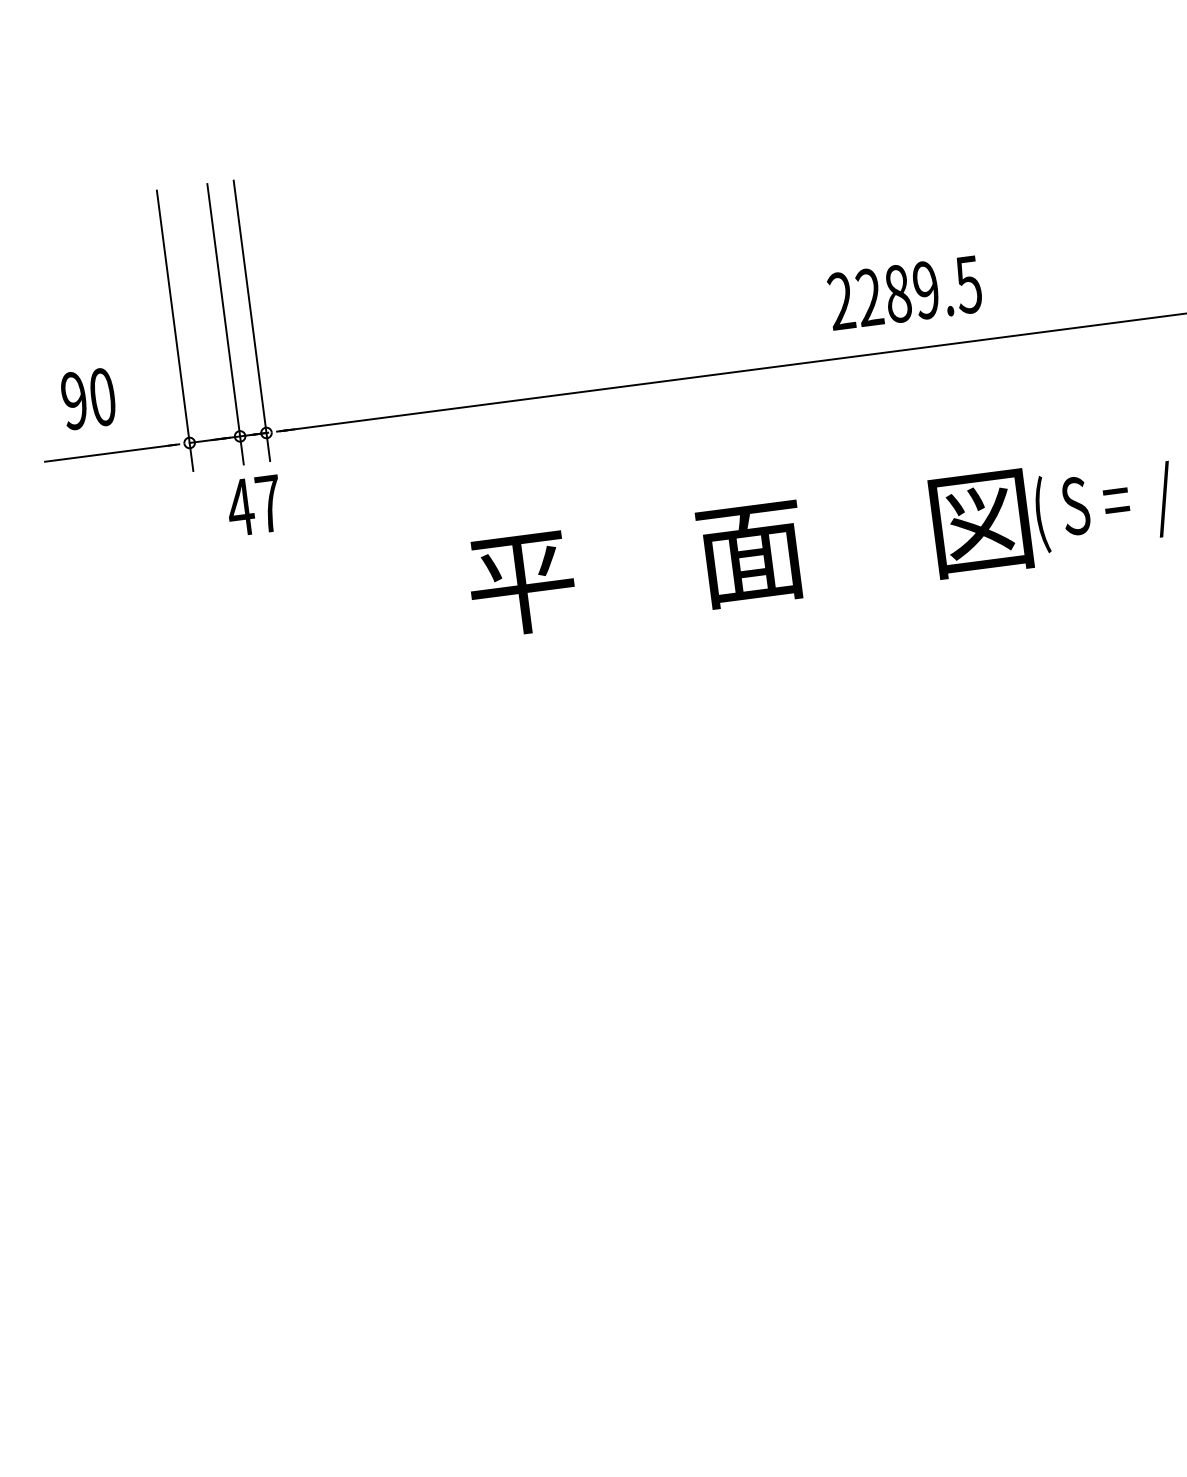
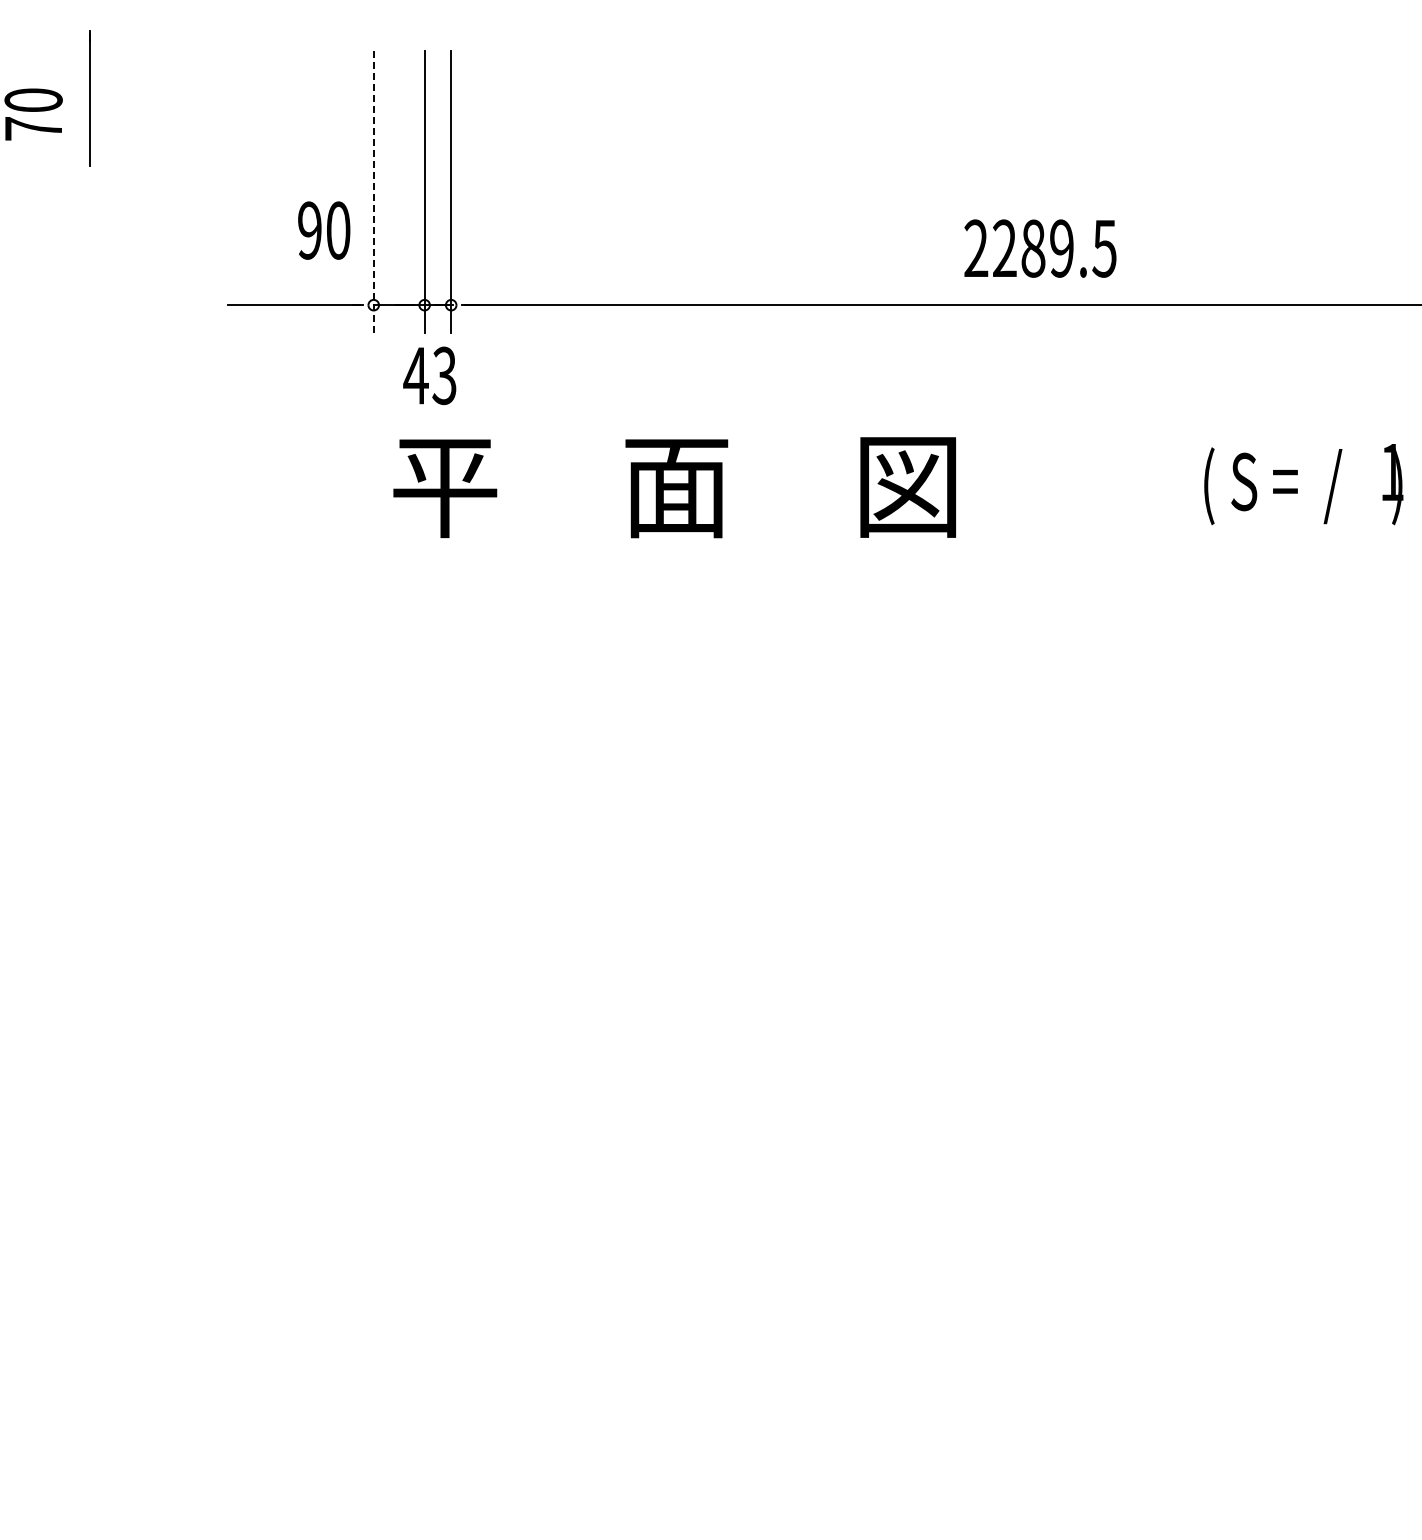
text: (905, 292) -> (1040, 248), moved
line: (174, 331) -> (373, 192), solid -> dashed
text: (88, 398) -> (324, 230), moved
text: (268, 503) -> (444, 375), 47 -> 43
text: (749, 554) -> (674, 487), moved

